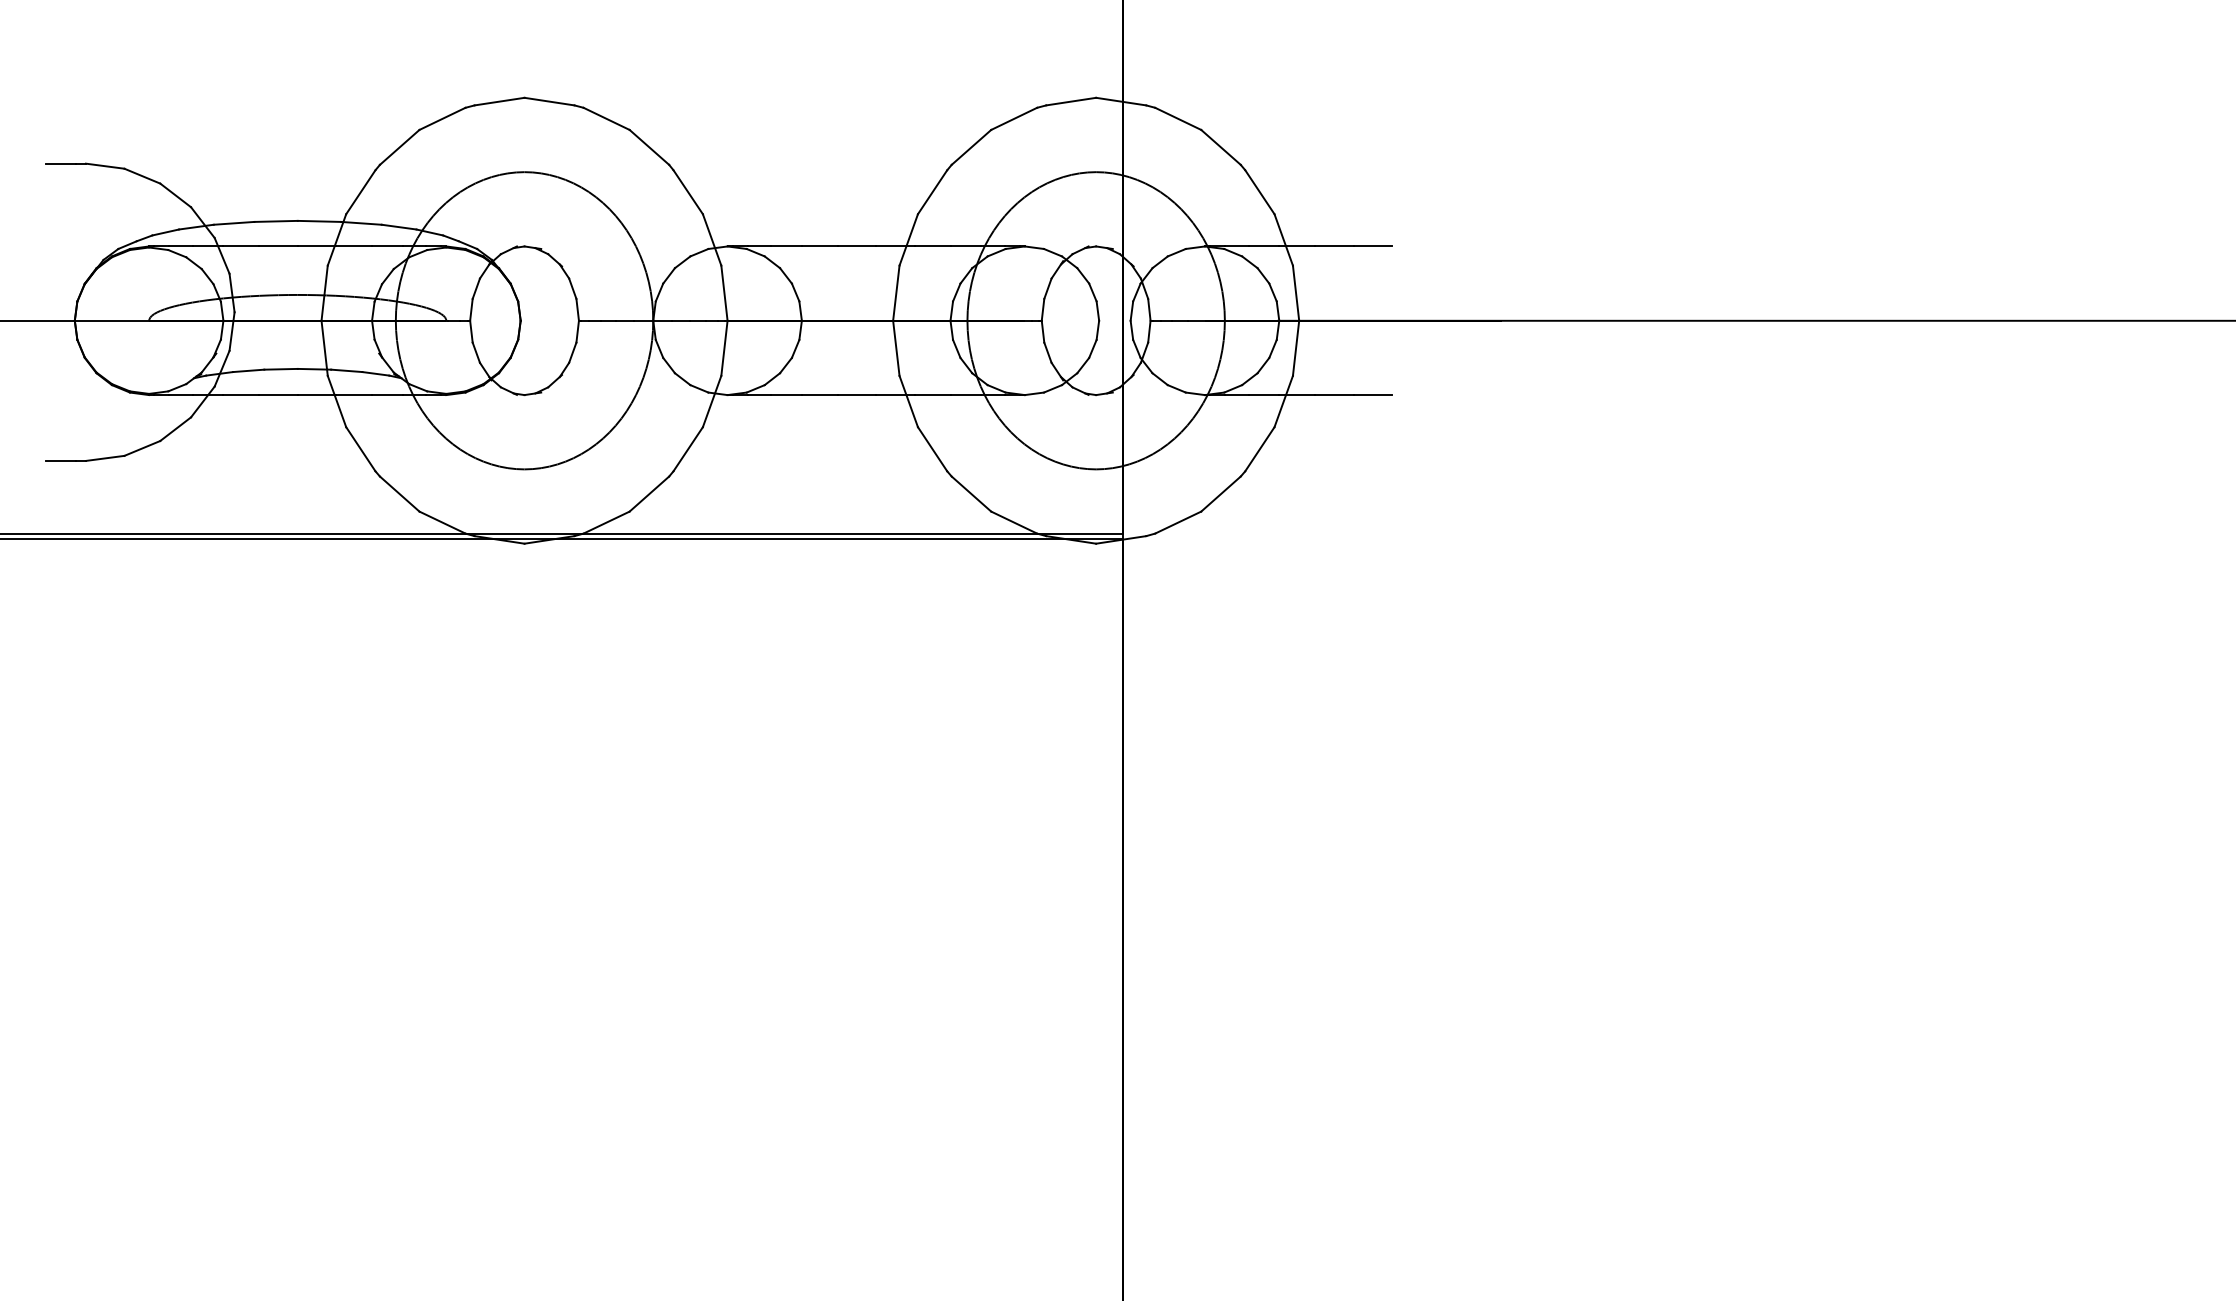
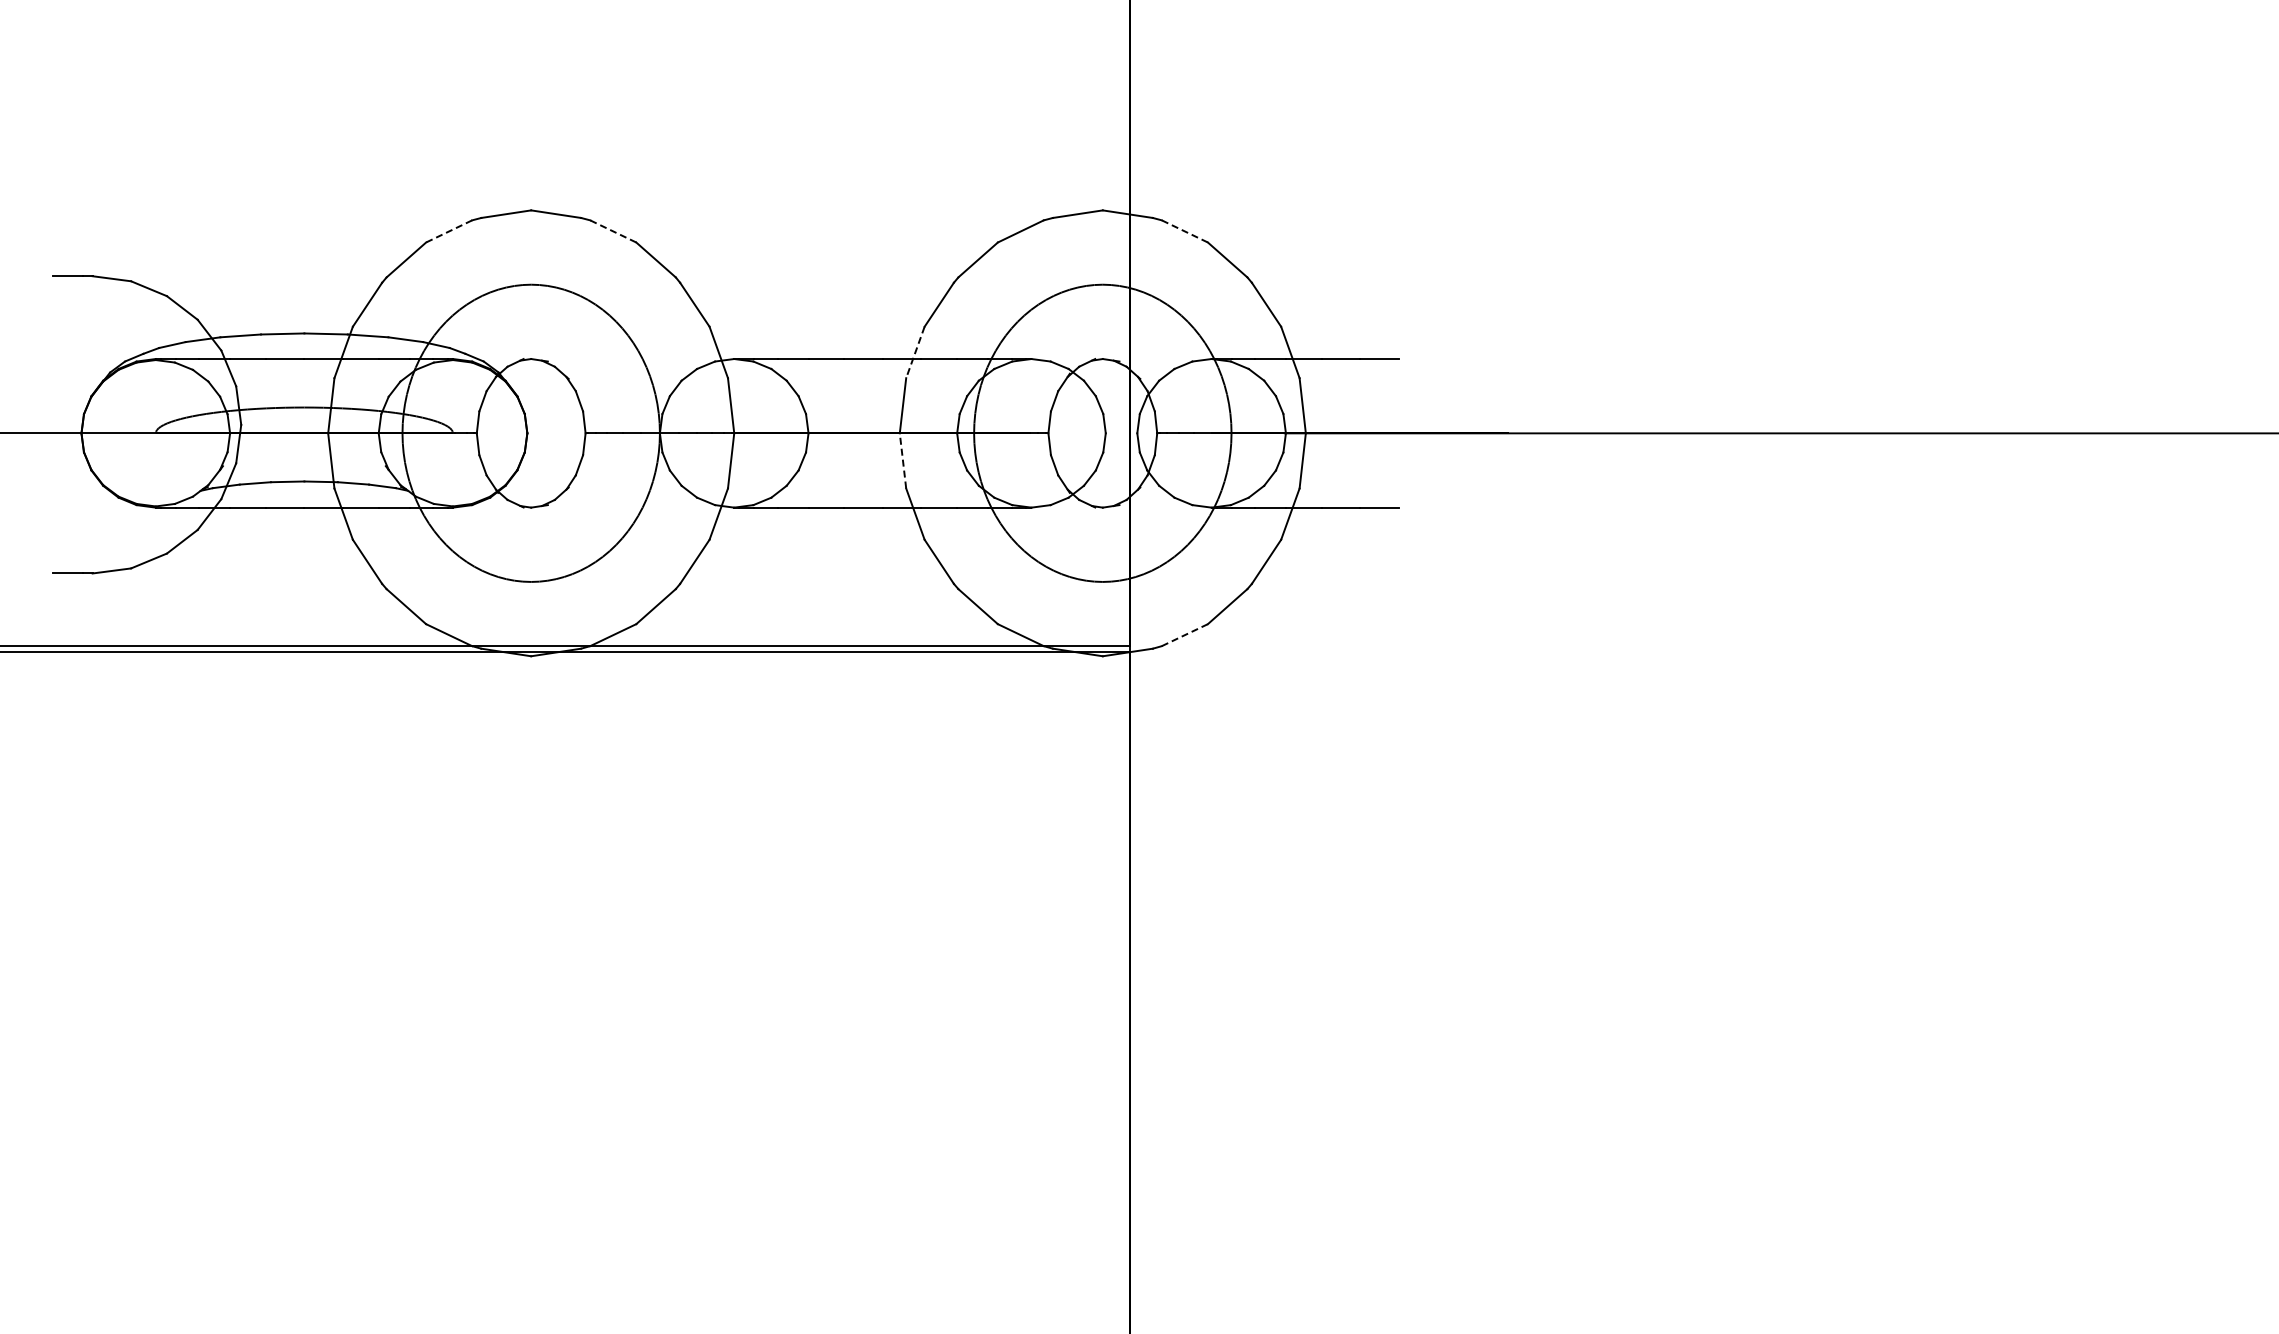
line: (442, 118) -> (449, 231), solid -> dashed
line: (606, 118) -> (613, 231), solid -> dashed
line: (1177, 118) -> (1184, 231), solid -> dashed
line: (908, 239) -> (915, 352), solid -> dashed
line: (896, 347) -> (903, 460), solid -> dashed
line: (1177, 522) -> (1184, 635), solid -> dashed

